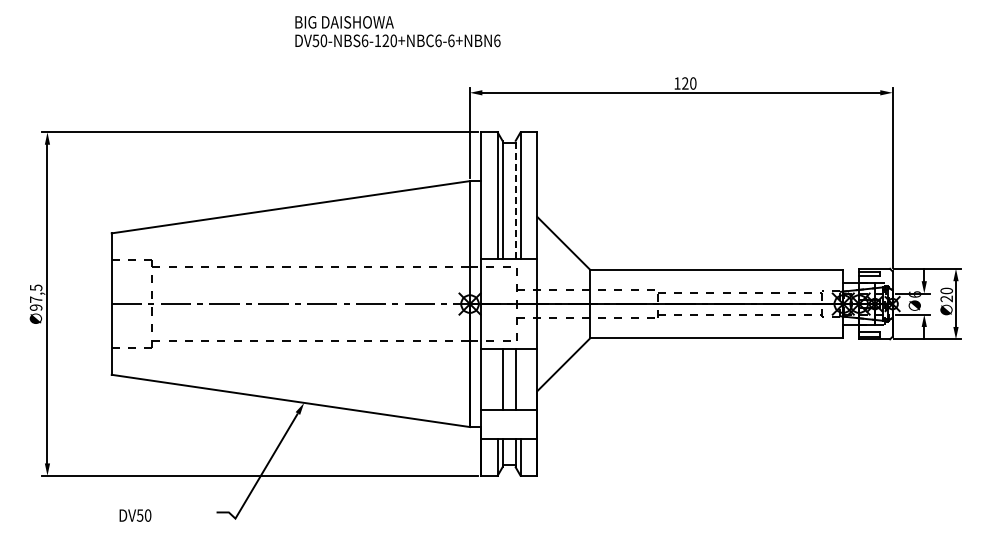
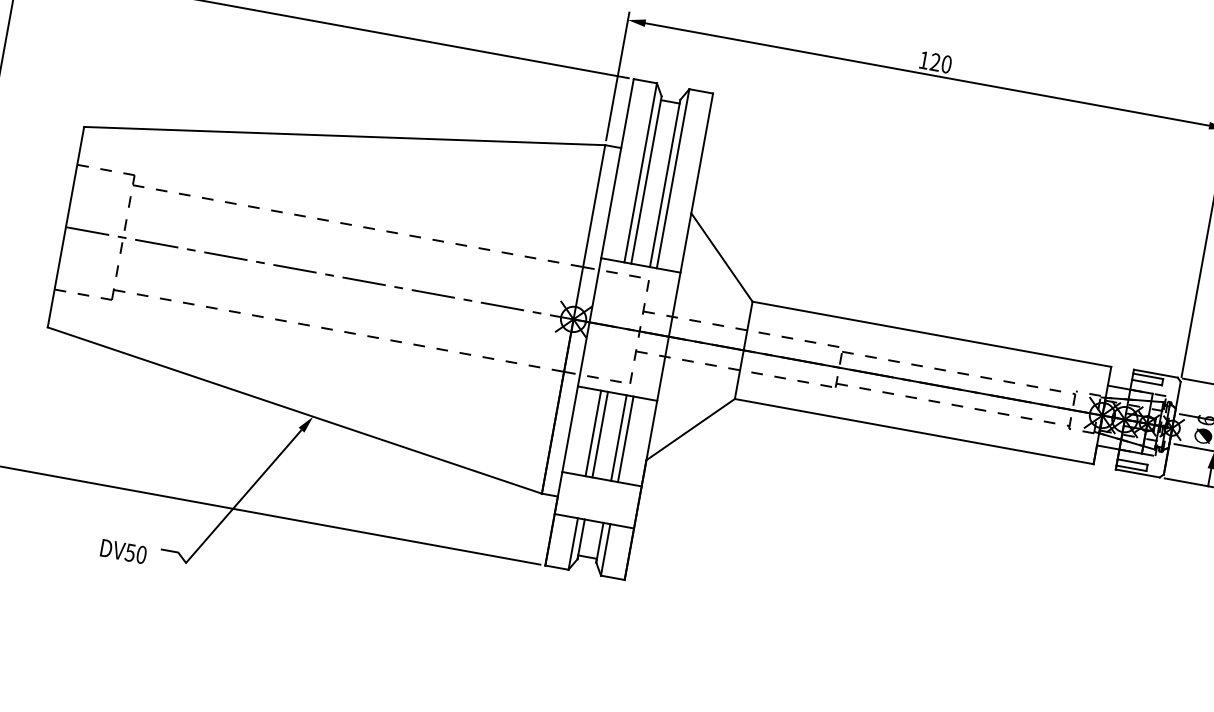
line: (515, 199) -> (664, 182), dashed -> solid
line: (497, 379) -> (593, 433), added
line: (520, 379) -> (625, 439), added
text: (135, 515) -> (123, 551), moved

